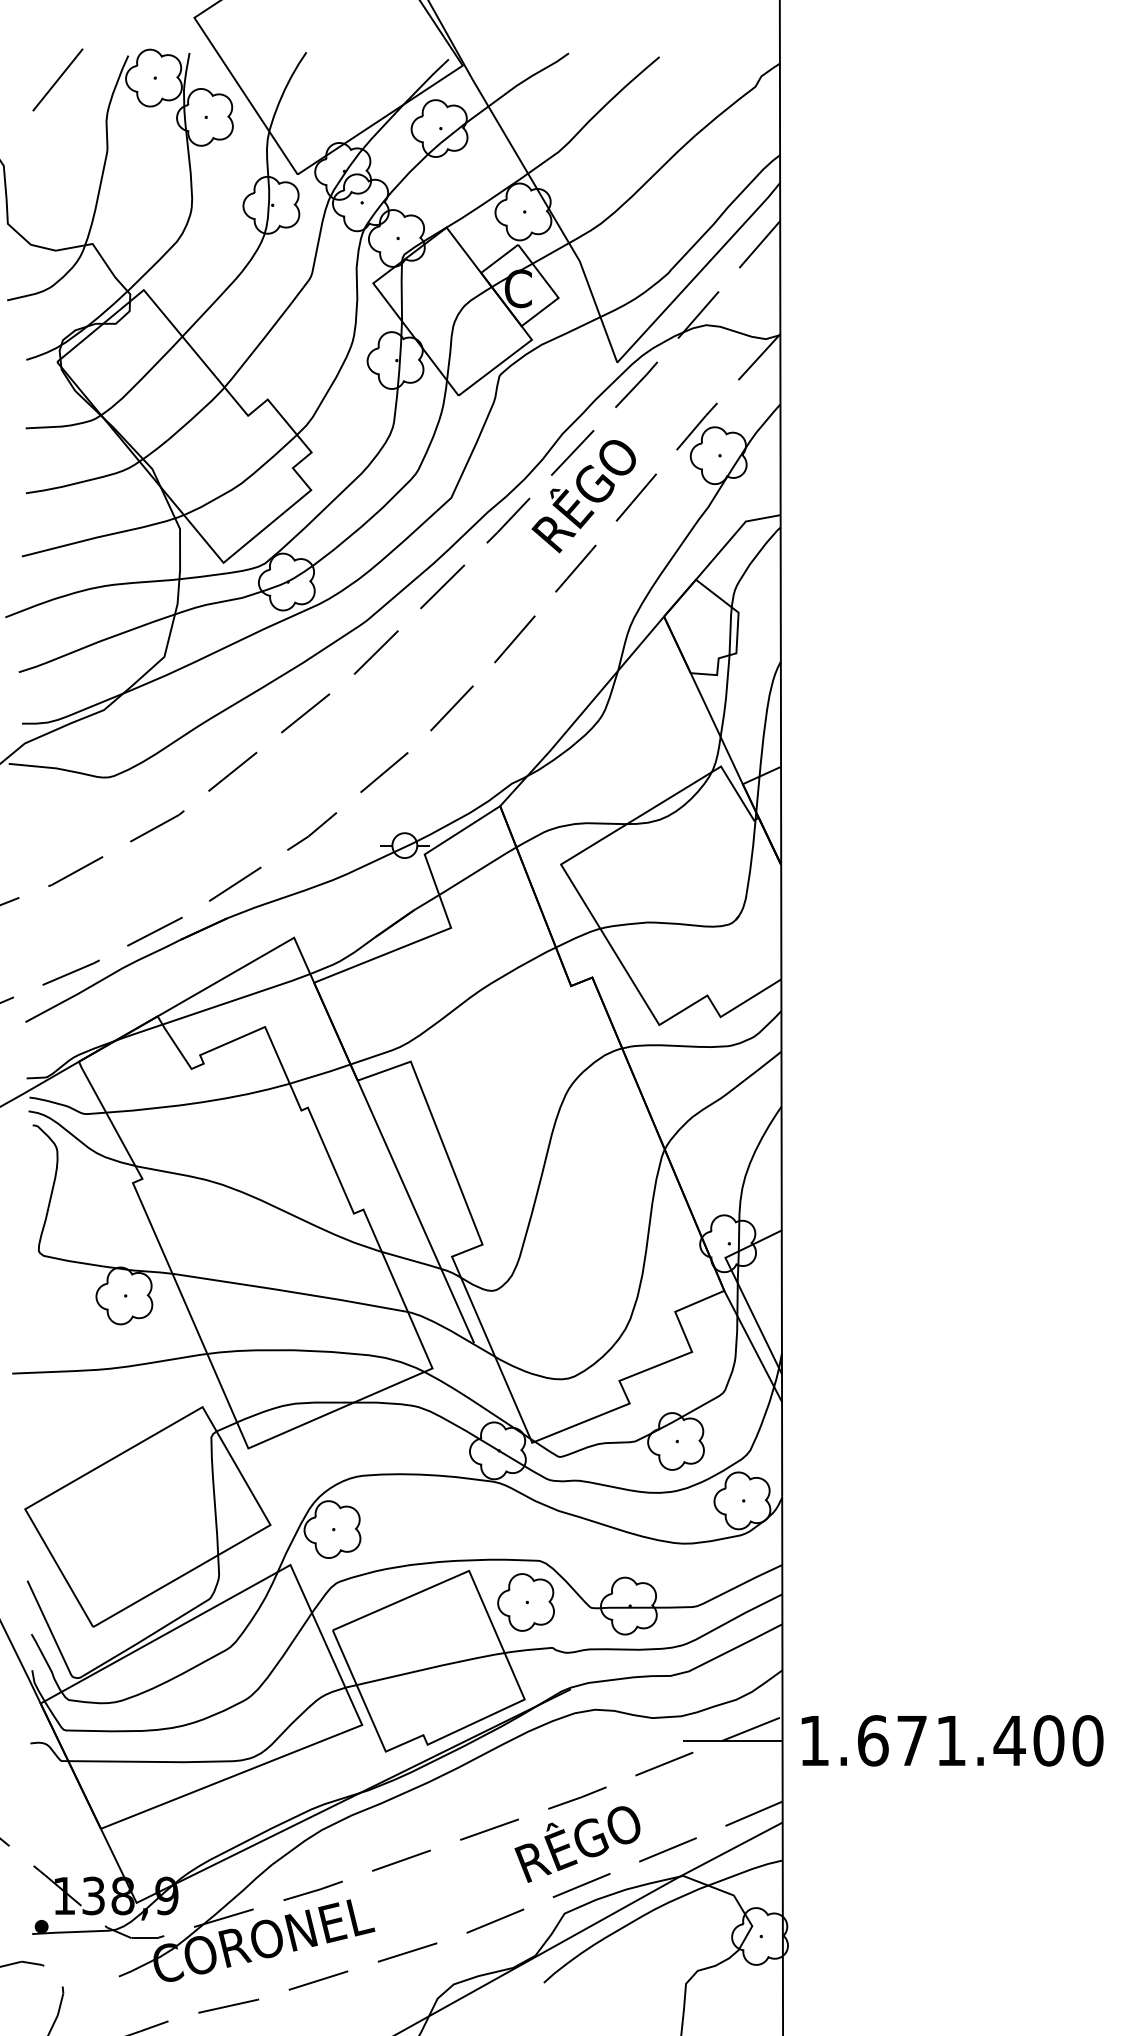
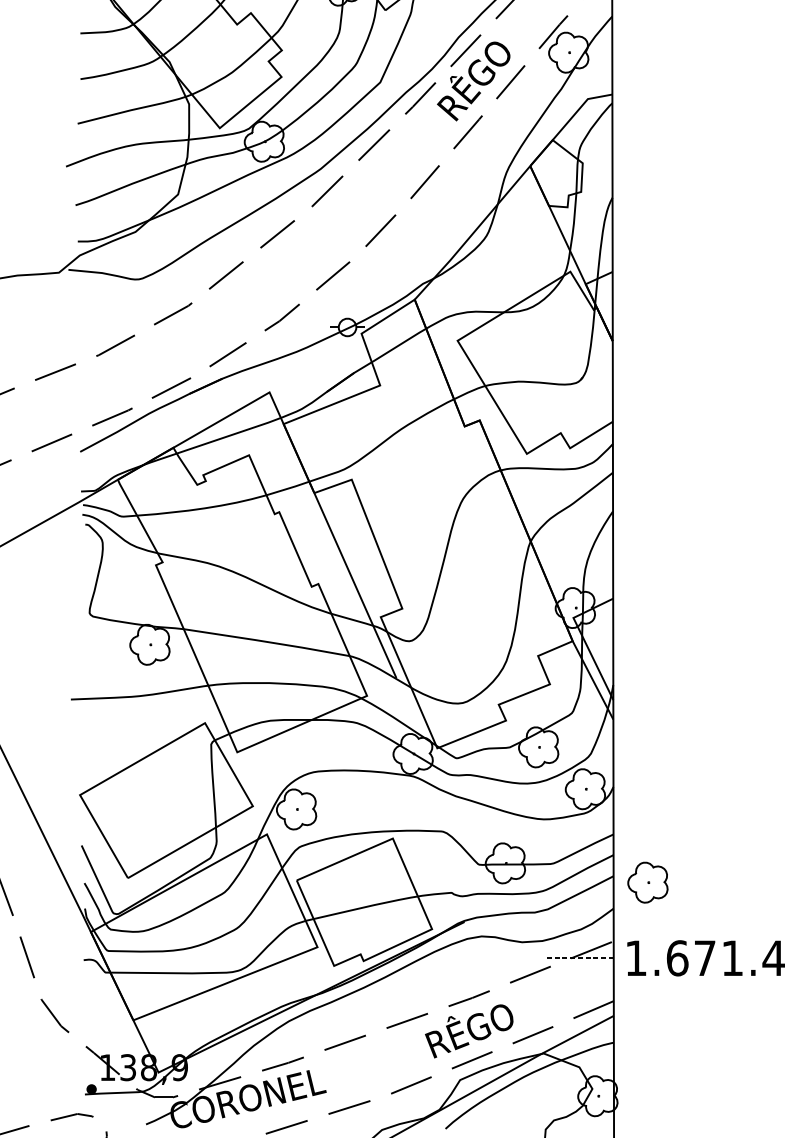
part: (525, 1602) -> (647, 882), moved
line: (732, 1740) -> (578, 958), solid -> dashed

